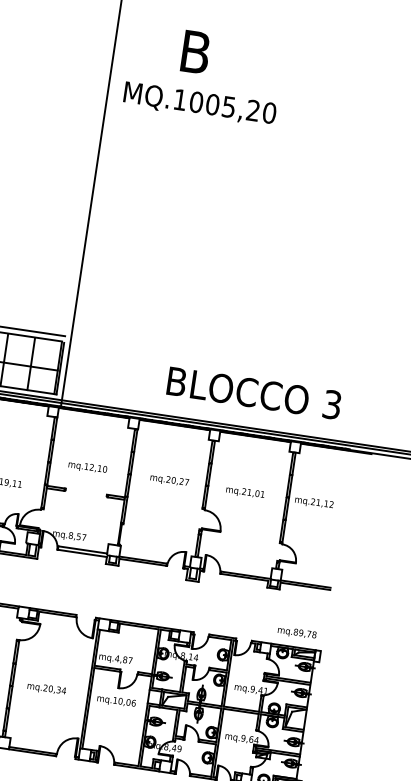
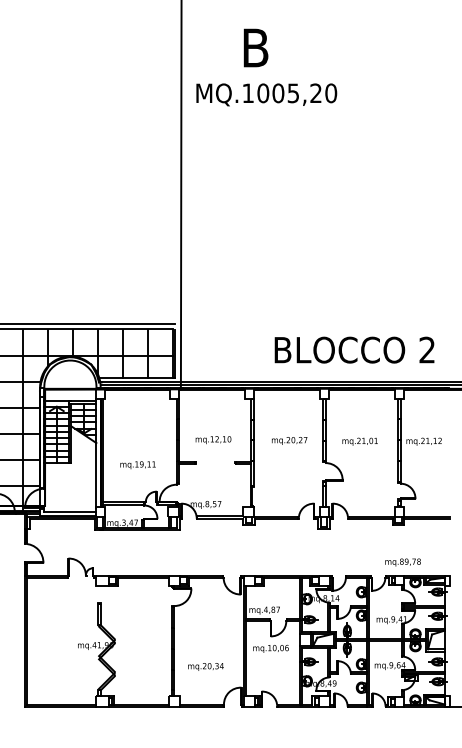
text: (331, 405) -> (426, 350), 3 -> 2
text: (296, 633) -> (402, 562), moved
text: (46, 688) -> (205, 666), moved

